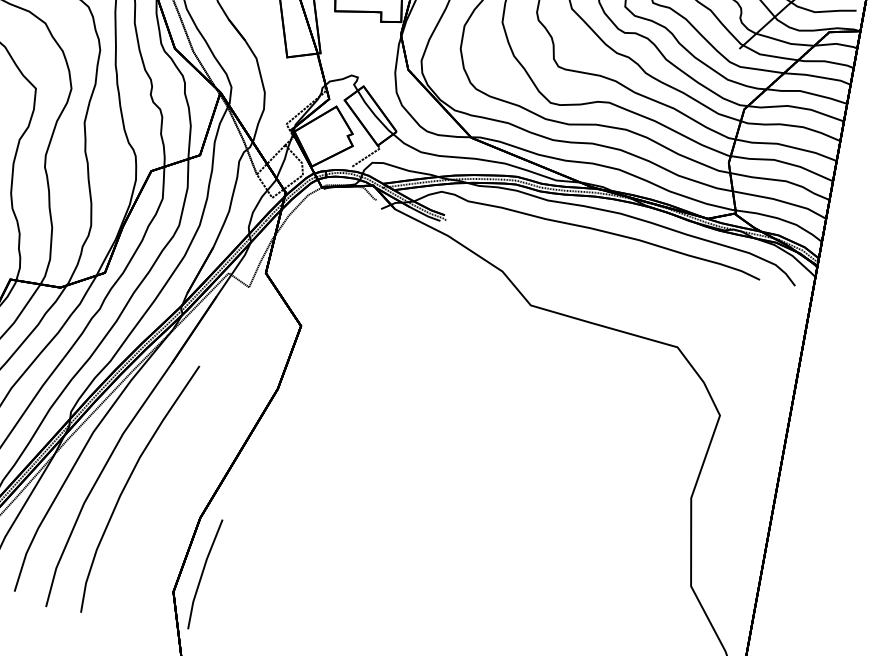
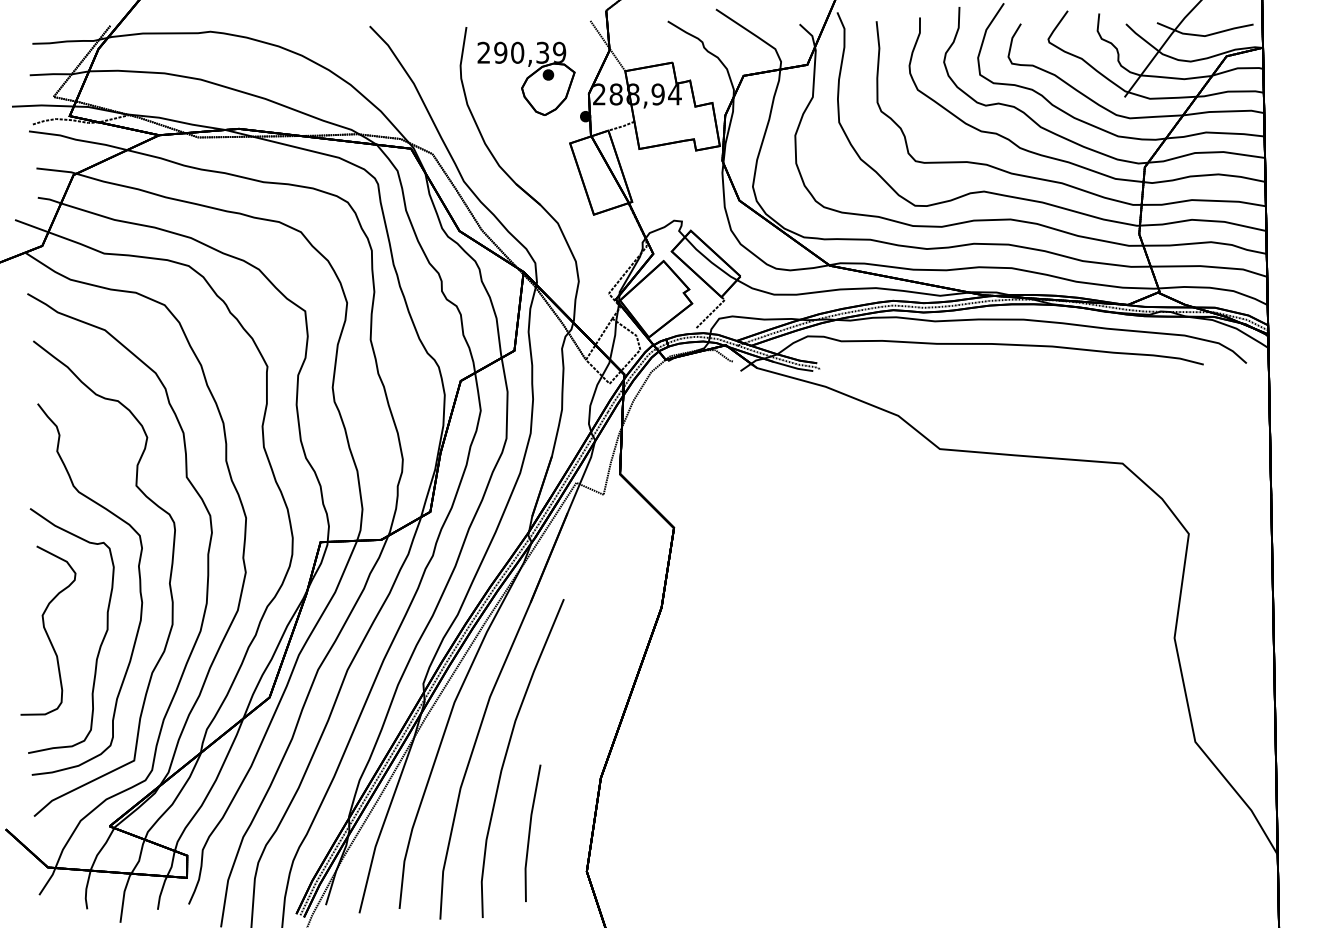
line: (203, 573) -> (530, 832), moved

